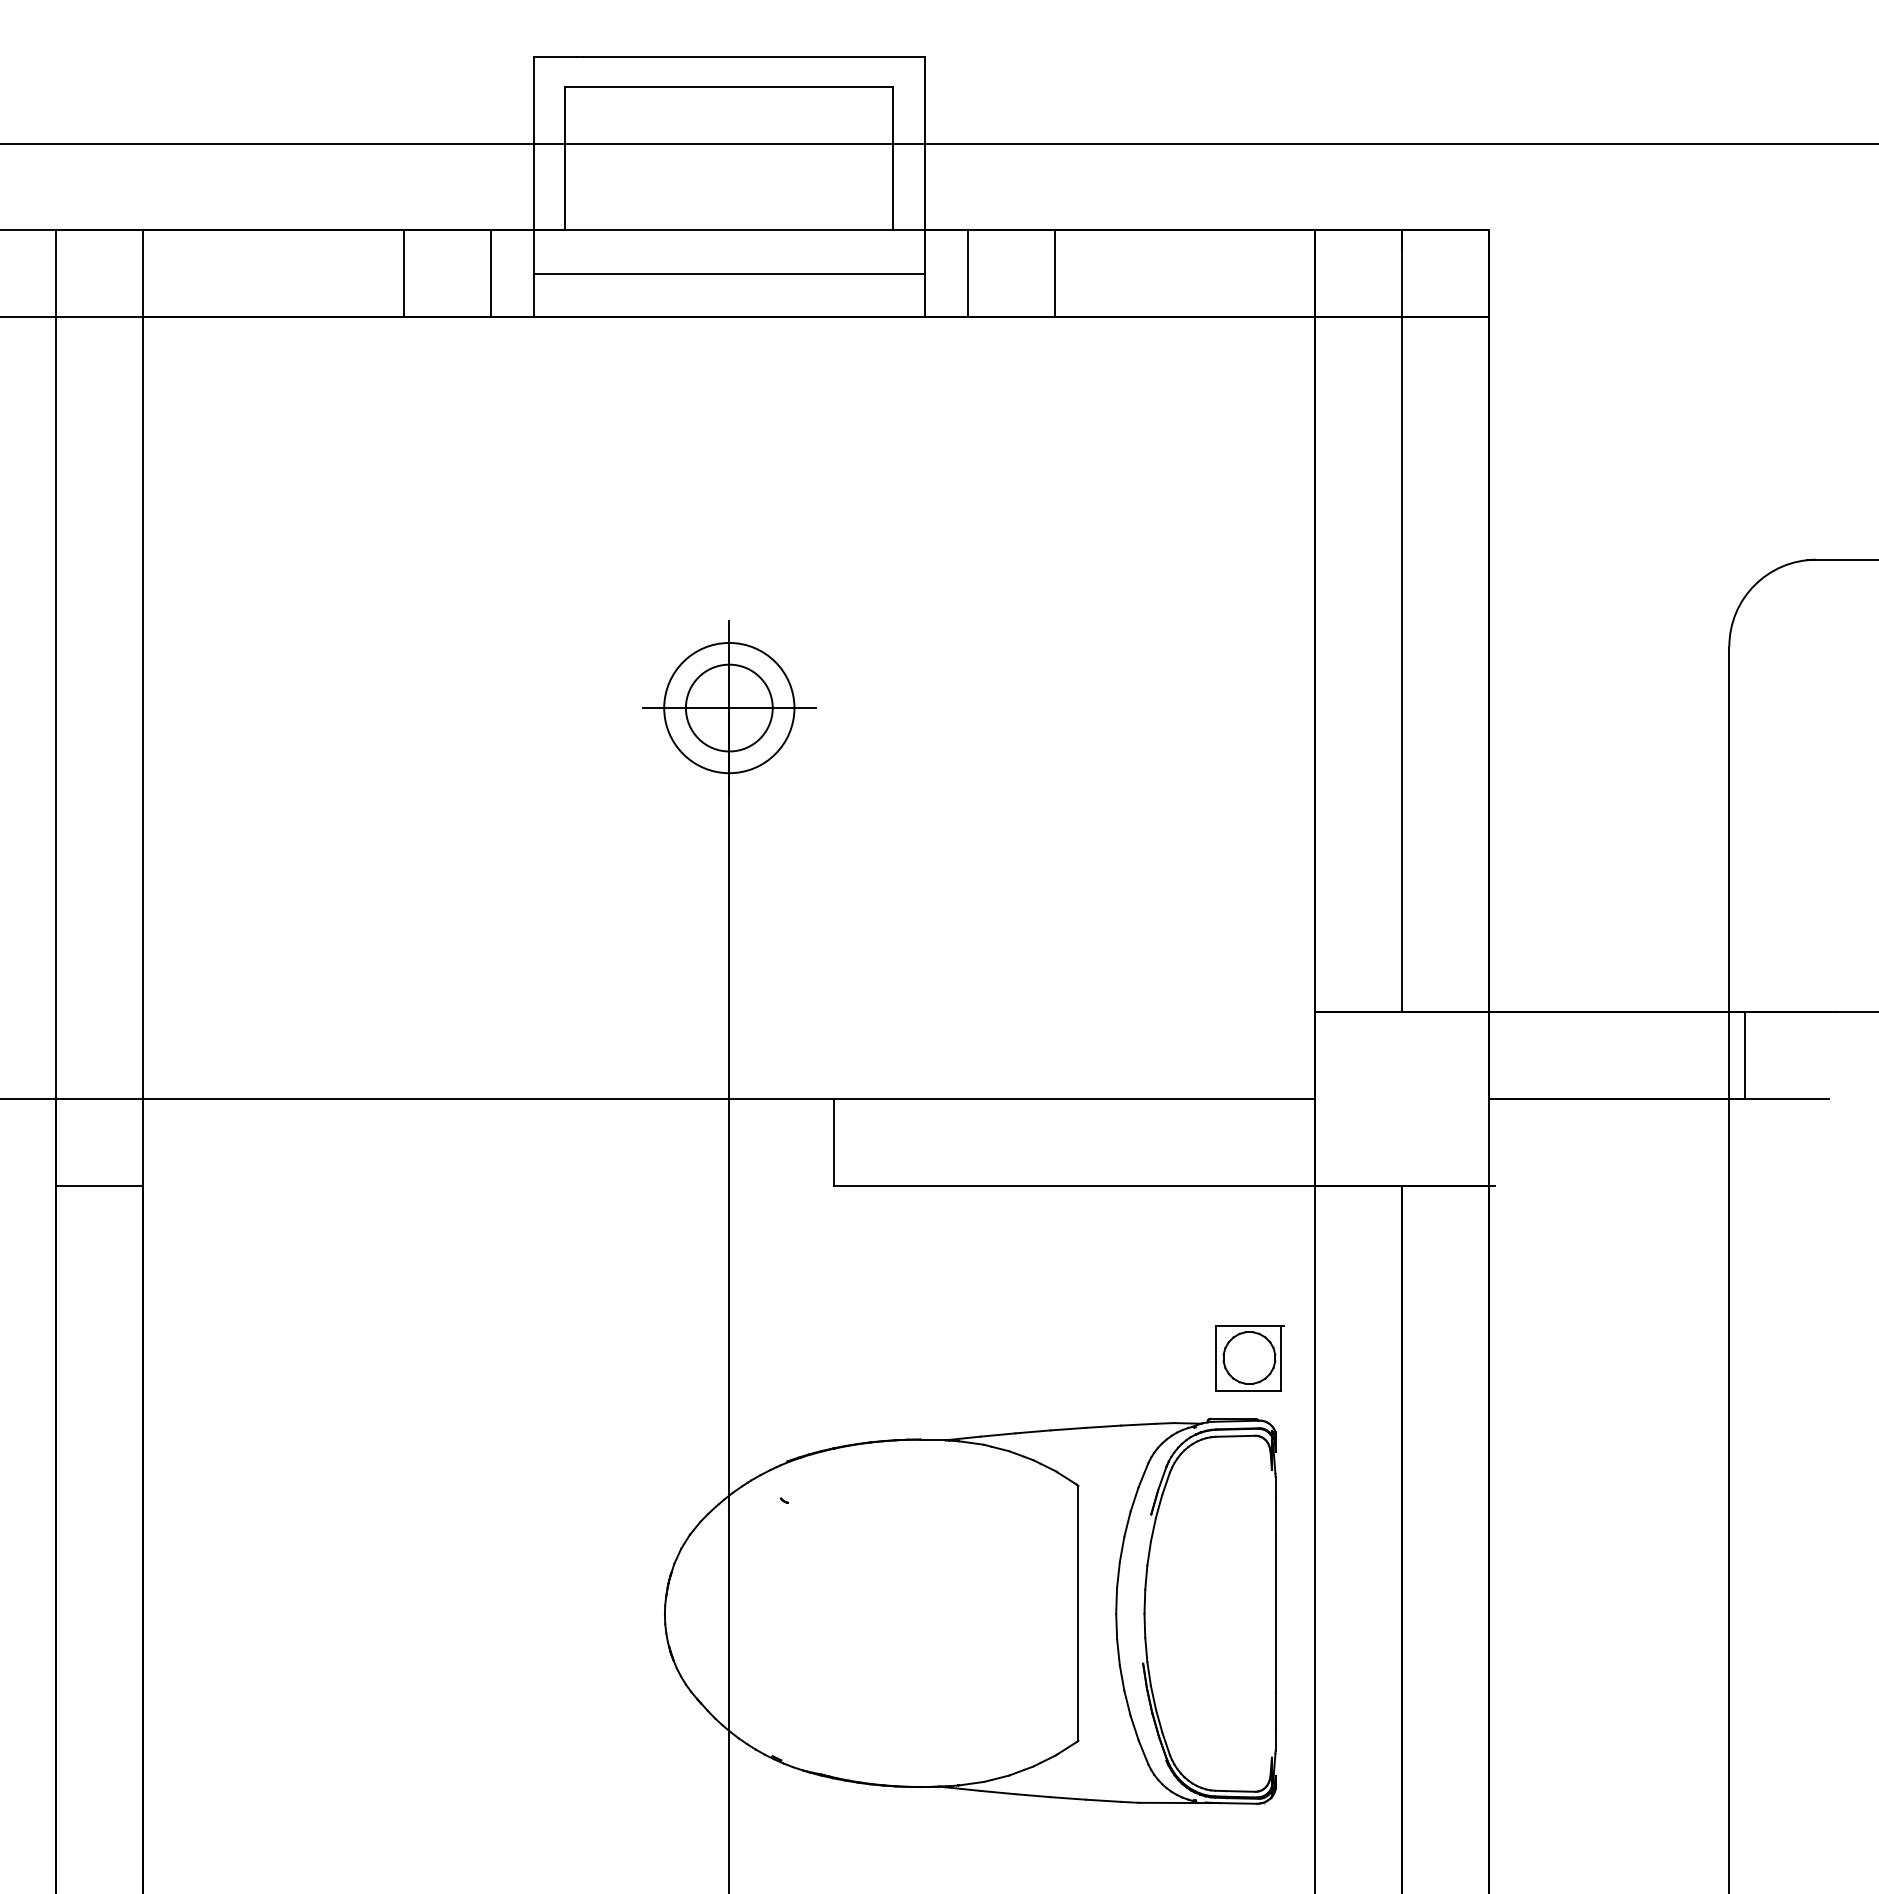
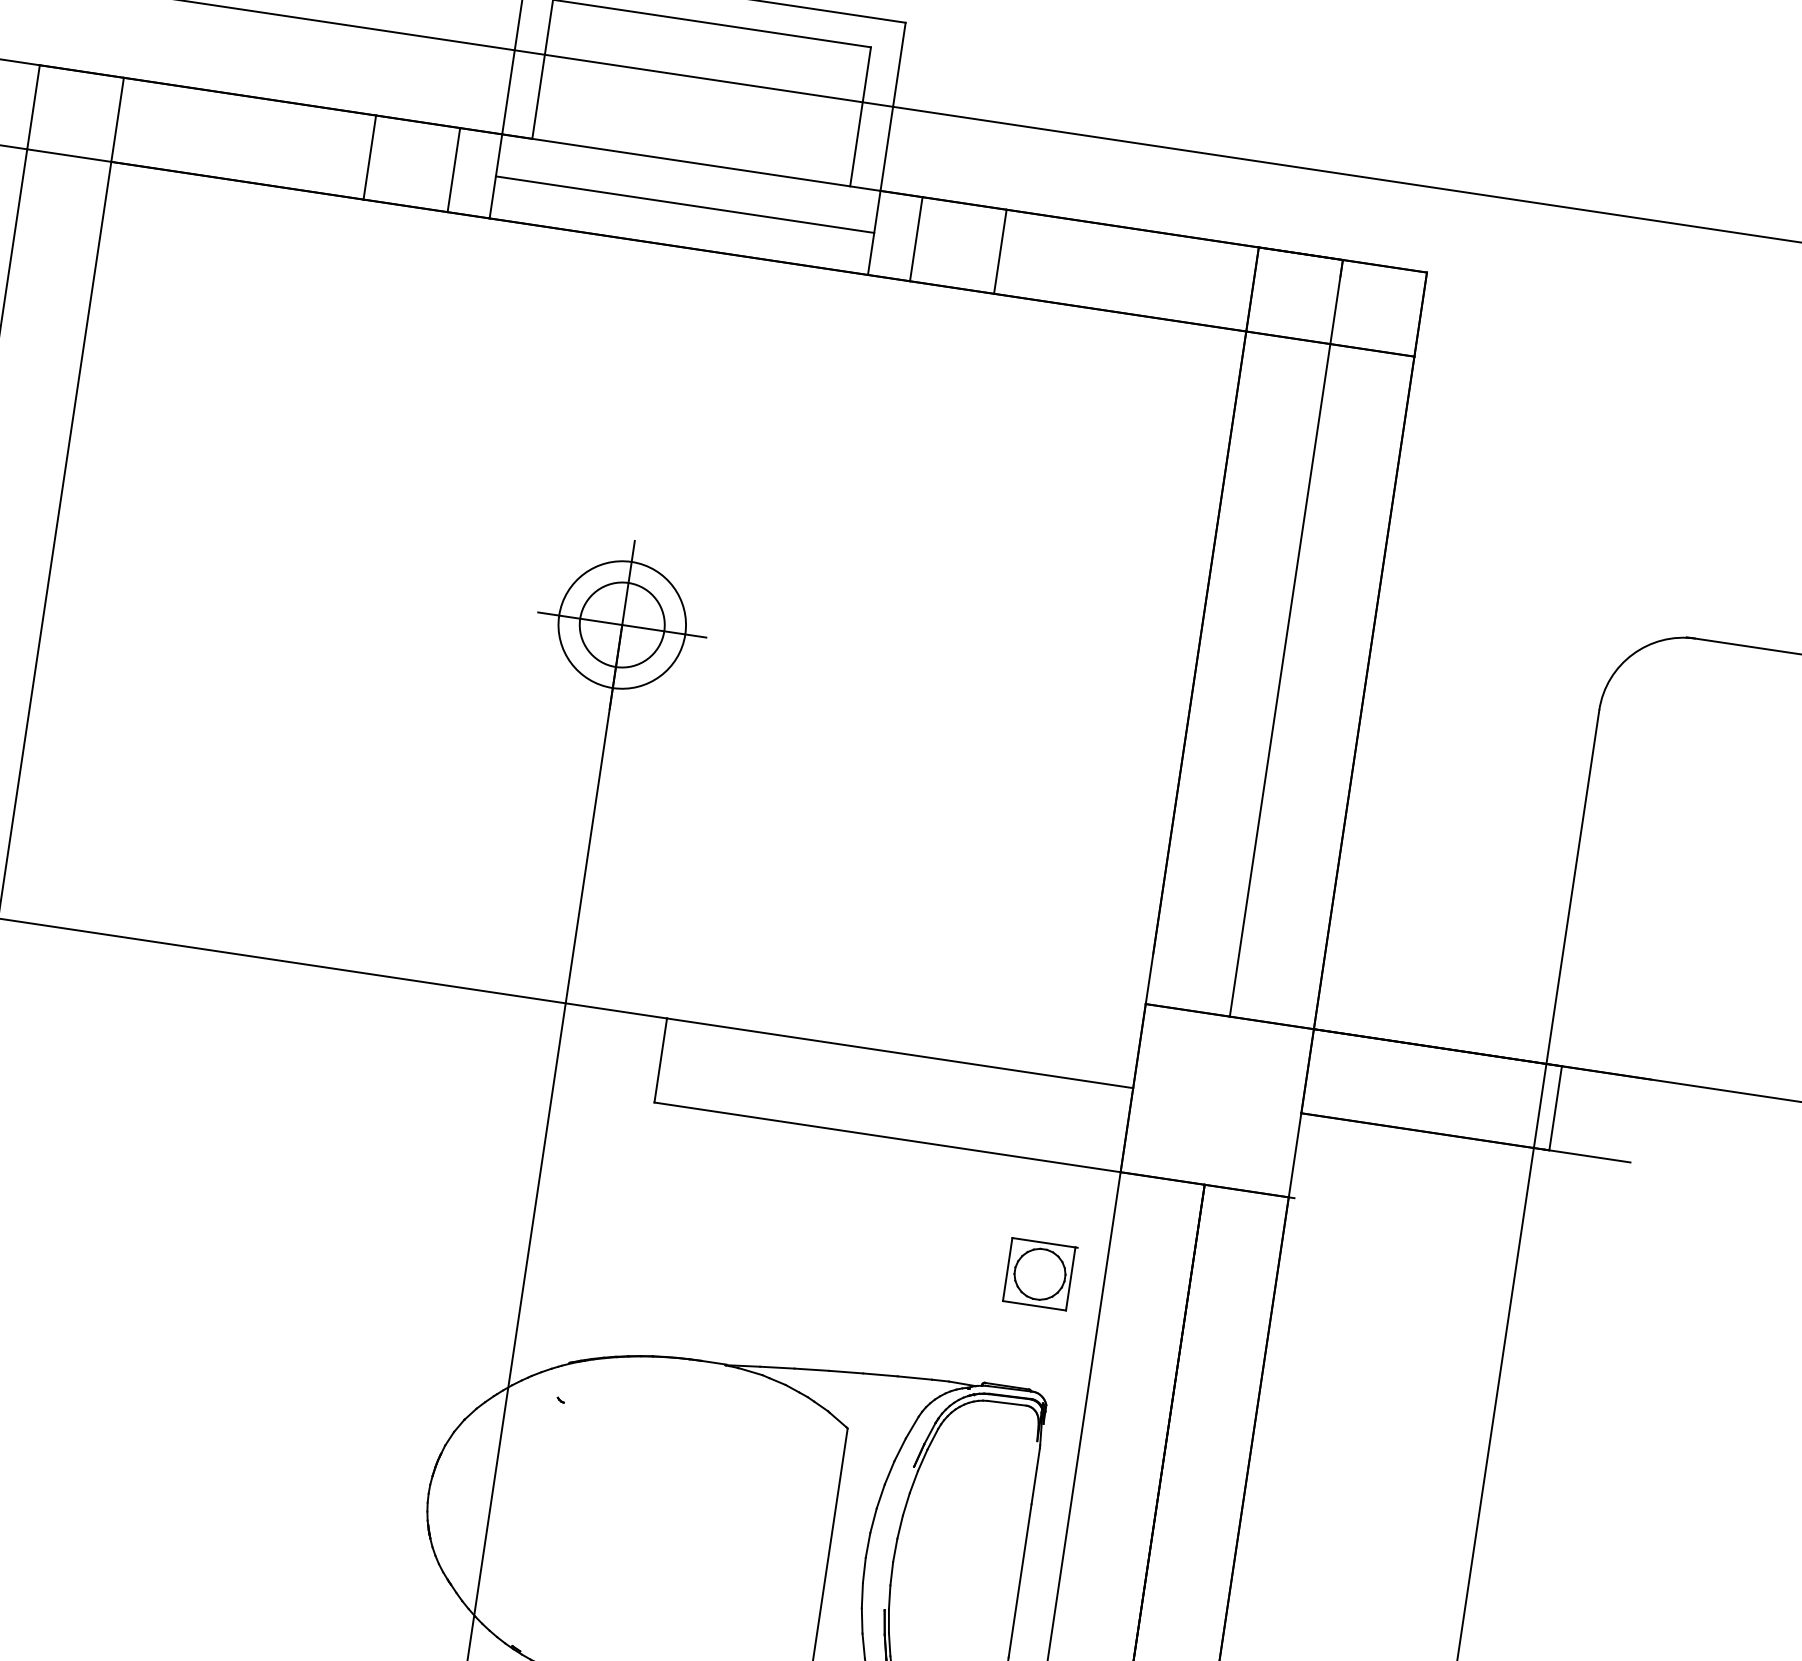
part: (1249, 1358) -> (1040, 1274), moved

